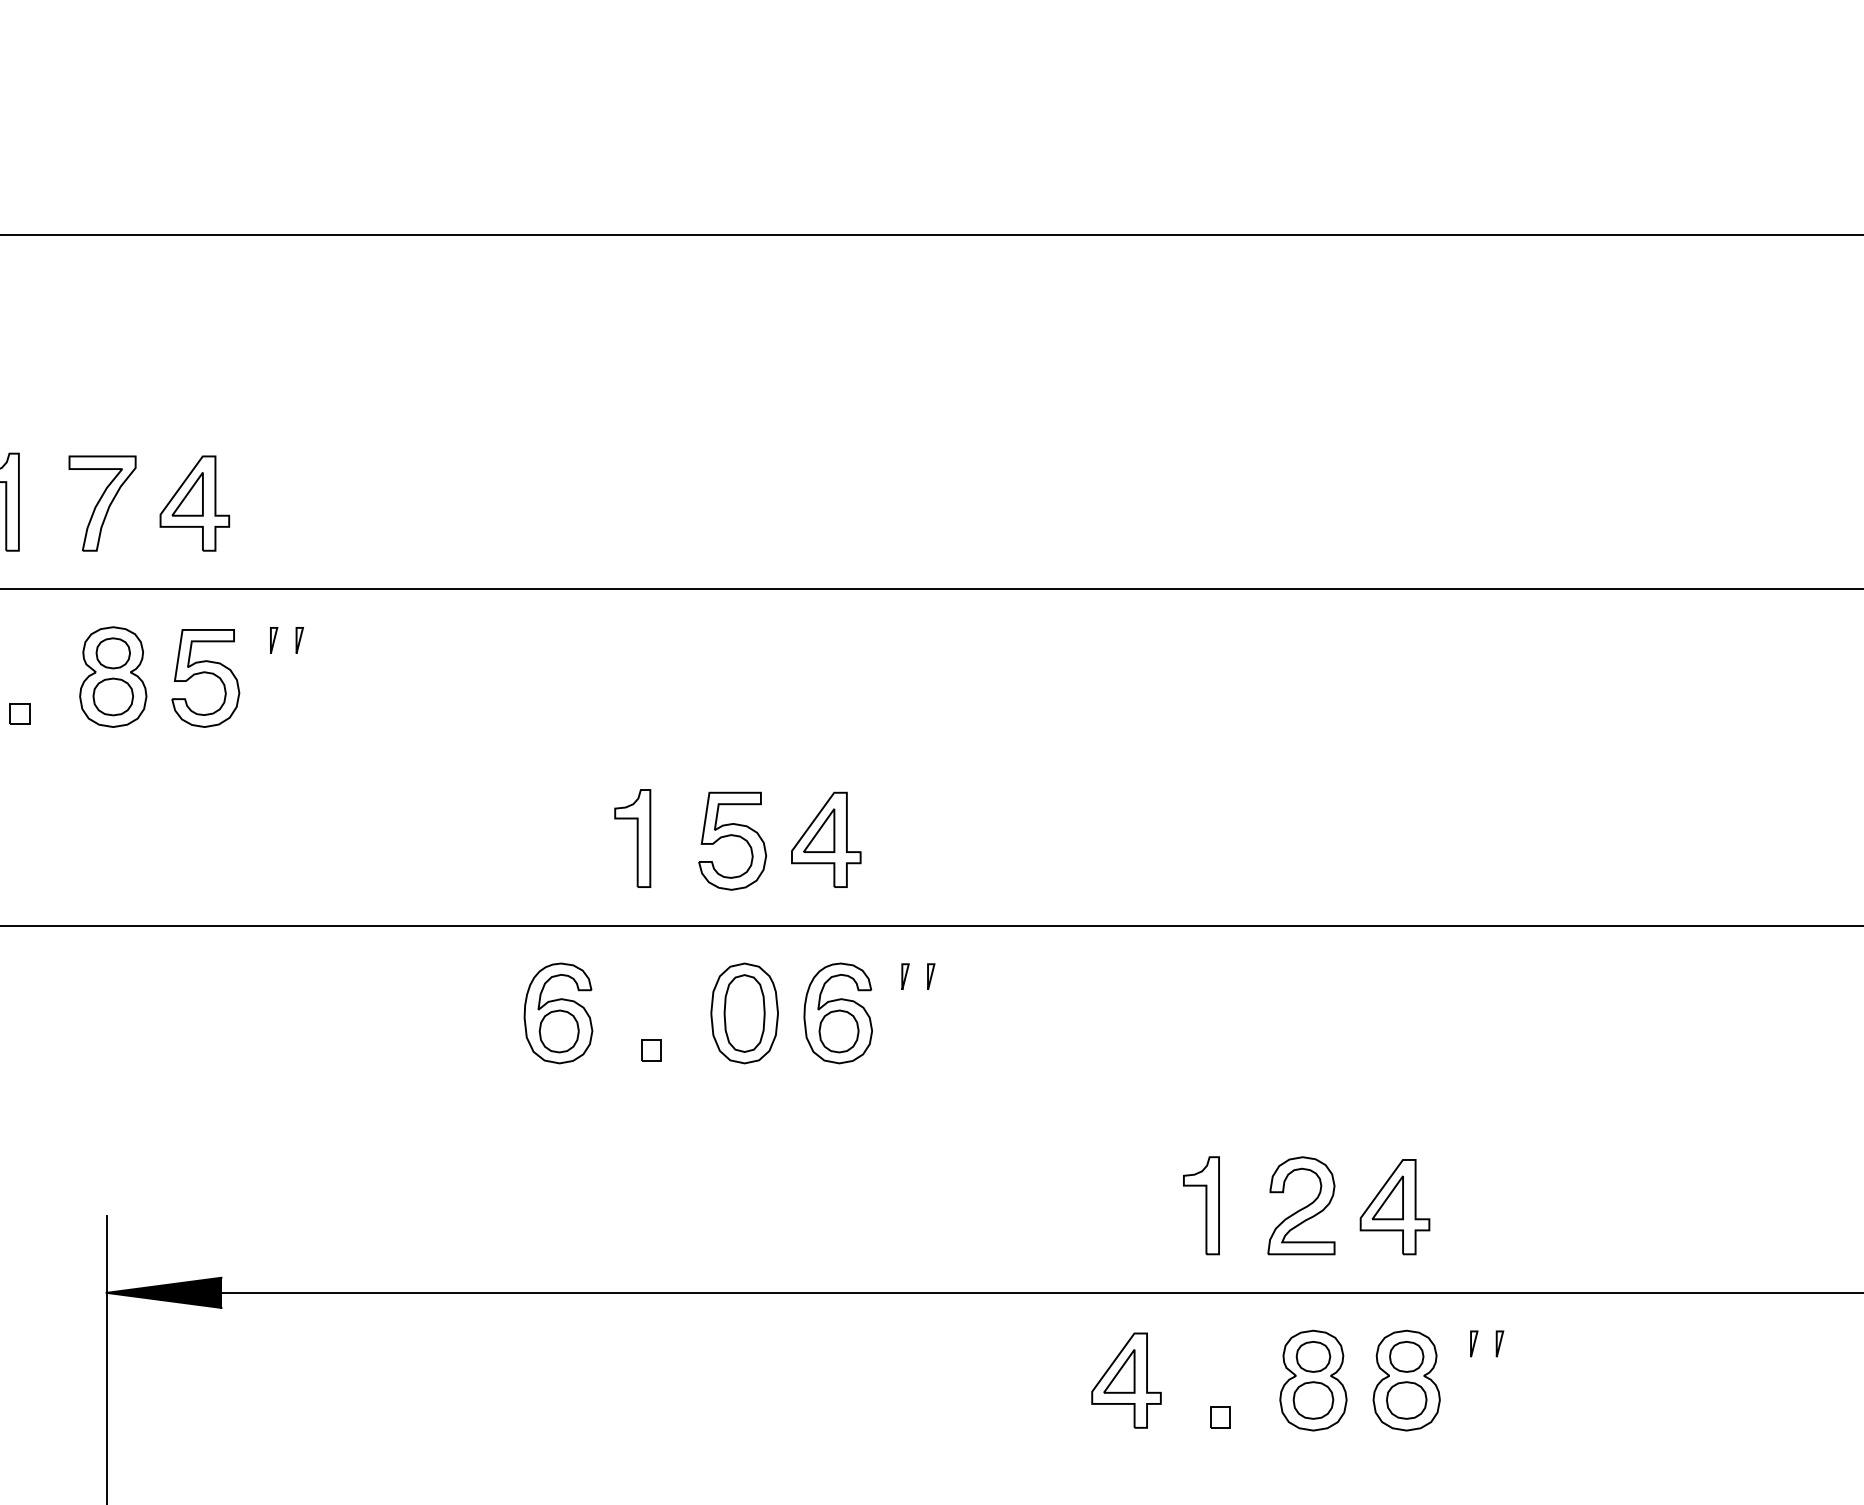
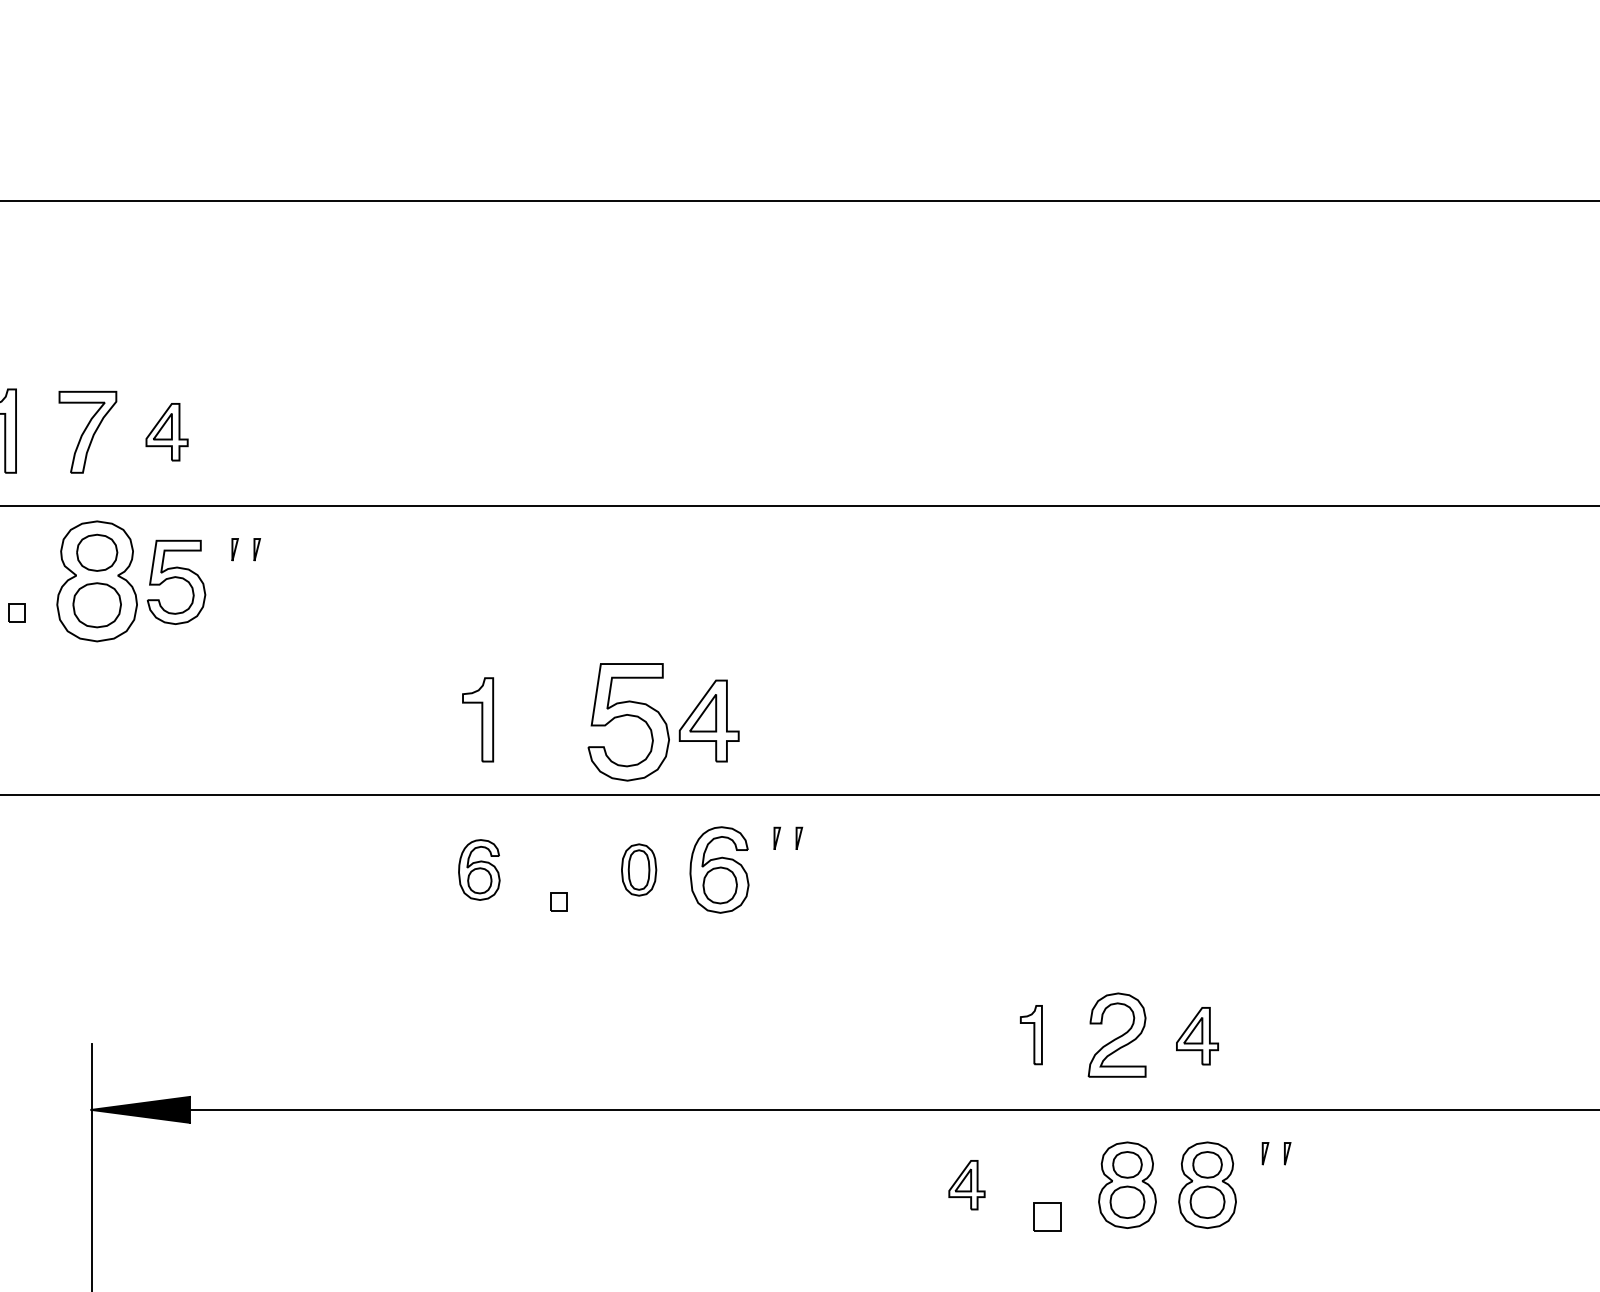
part: (194, 502) -> (166, 431), size x0.7
part: (112, 676) -> (96, 580), size x1.4
part: (633, 838) -> (478, 719), moved
part: (732, 840) -> (628, 721), size x1.4
part: (558, 1012) -> (479, 869), size x0.7
part: (743, 1012) -> (638, 869), size x0.6
part: (1201, 1205) -> (1031, 1034), size x0.7
part: (1395, 1206) -> (1197, 1035), size x0.7
part: (1125, 1379) -> (966, 1184), size x0.6
part: (1220, 1417) -> (1047, 1216), size x1.6

